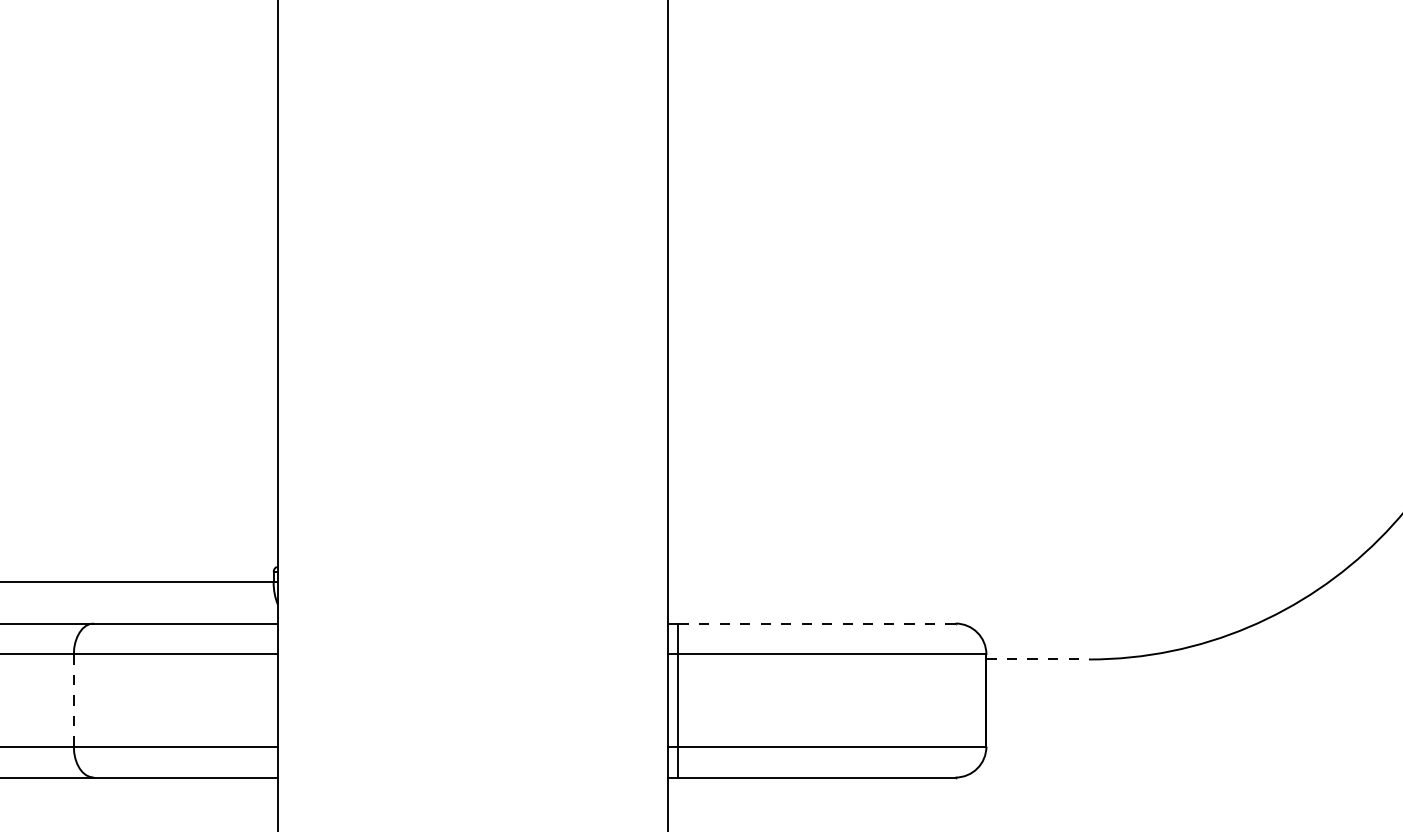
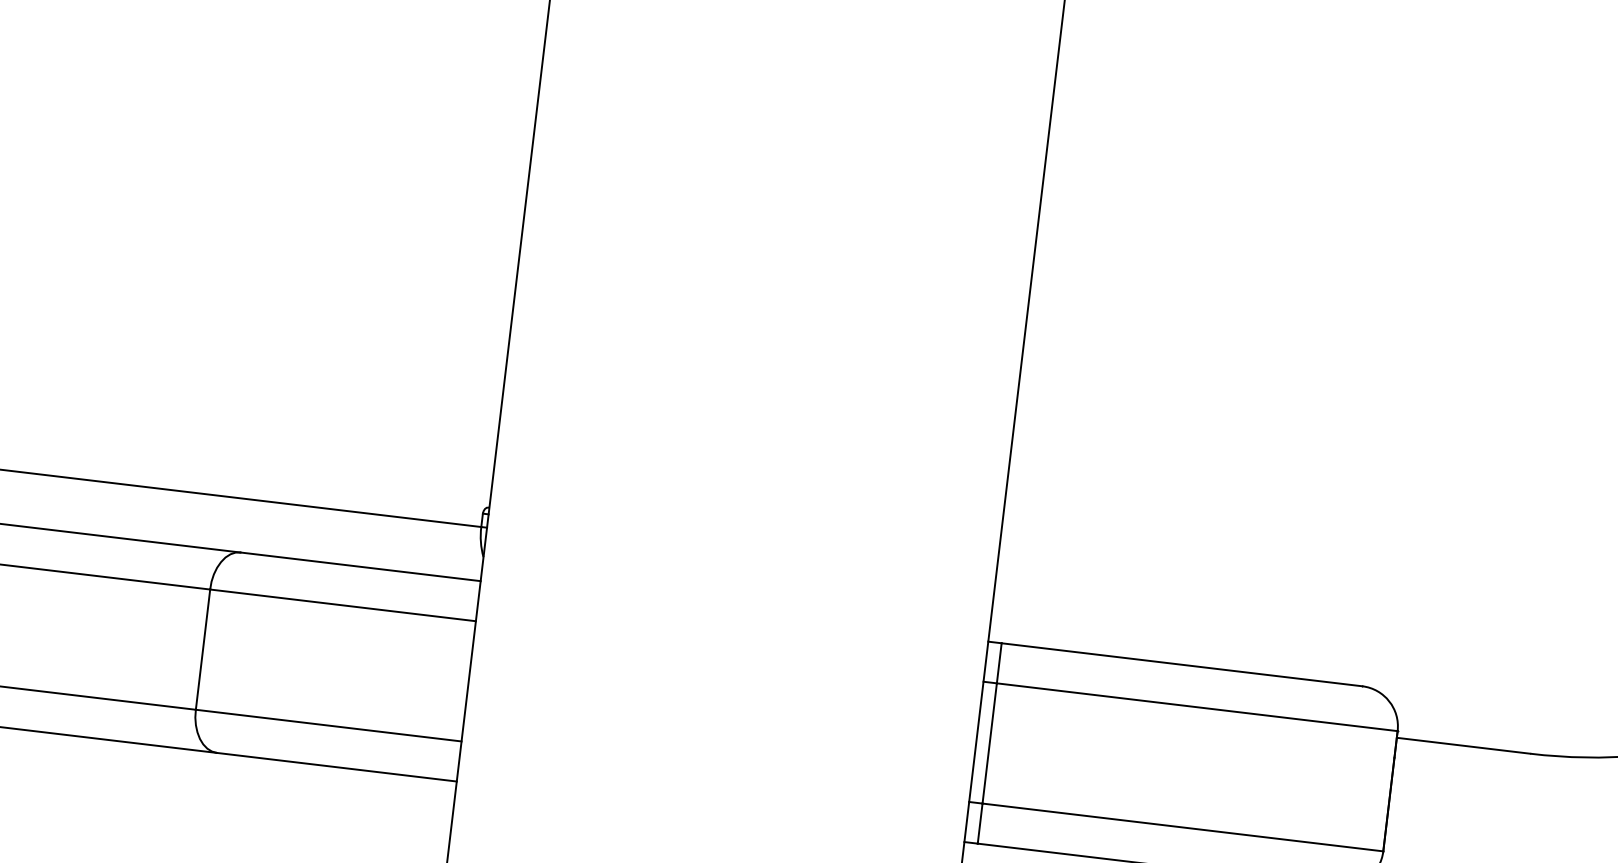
line: (817, 623) -> (1182, 664), dashed -> solid
line: (1038, 659) -> (1464, 745), dashed -> solid
line: (73, 700) -> (202, 649), dashed -> solid

